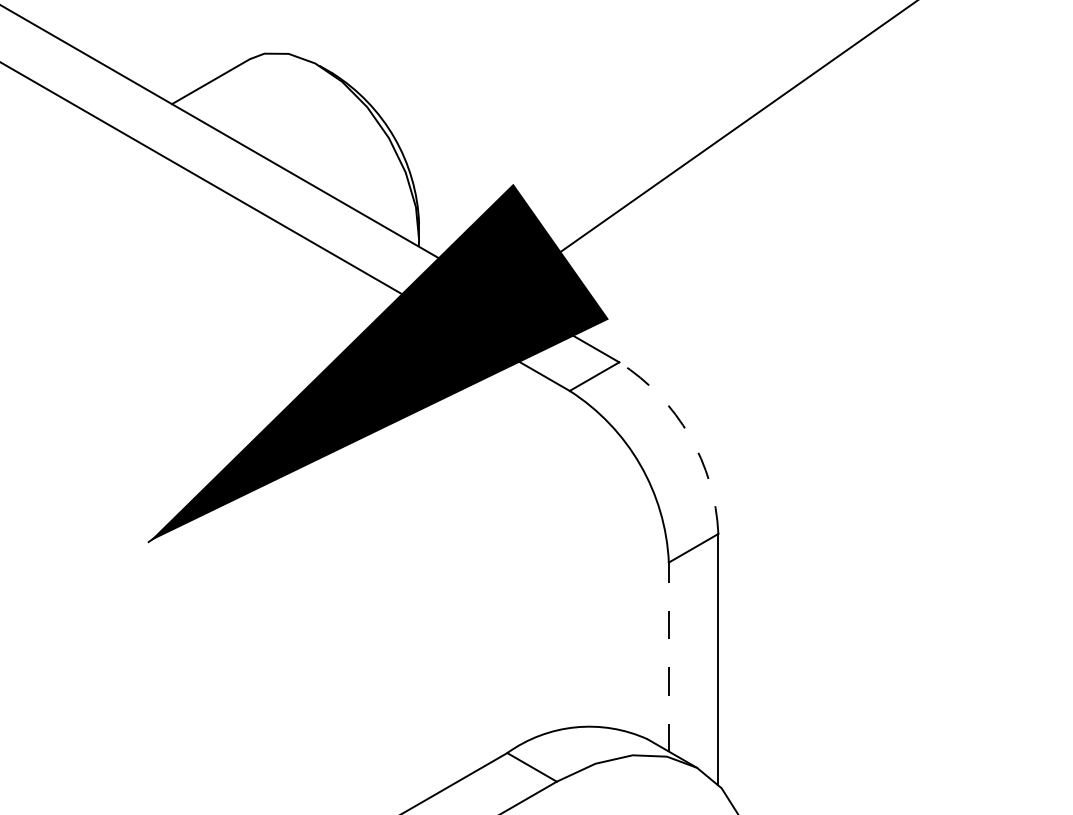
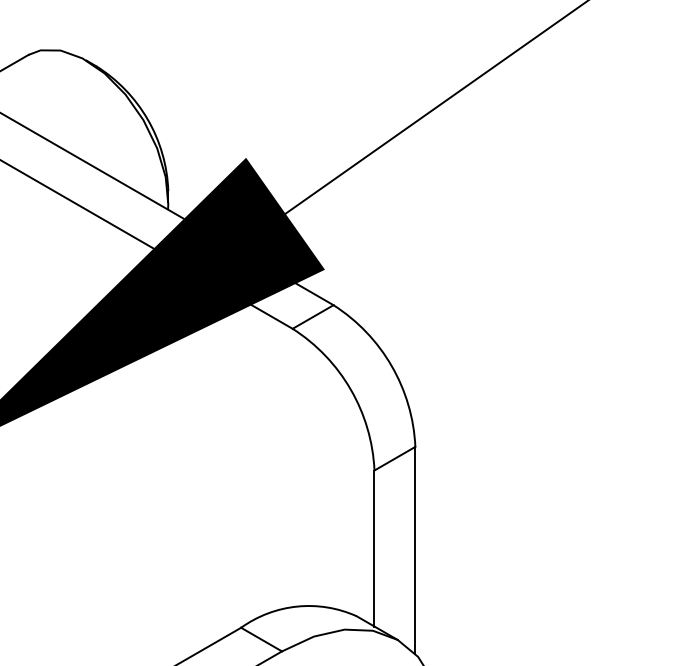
arc: (689, 436) -> (391, 366), dashed -> solid
line: (668, 656) -> (374, 548), dashed -> solid

